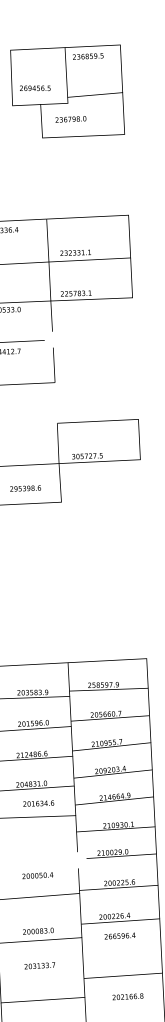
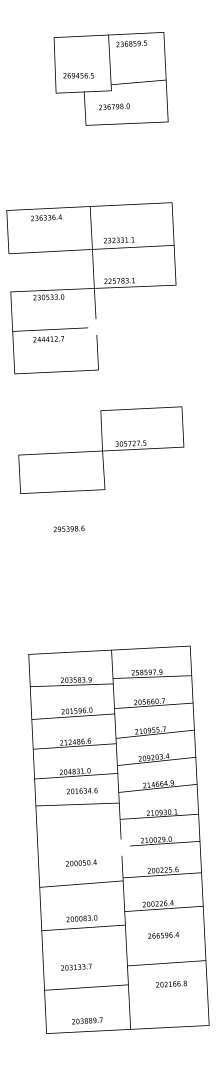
text: (25, 488) -> (68, 528), moved
text: (120, 936) -> (163, 935), moved
text: (40, 965) -> (76, 966), moved

